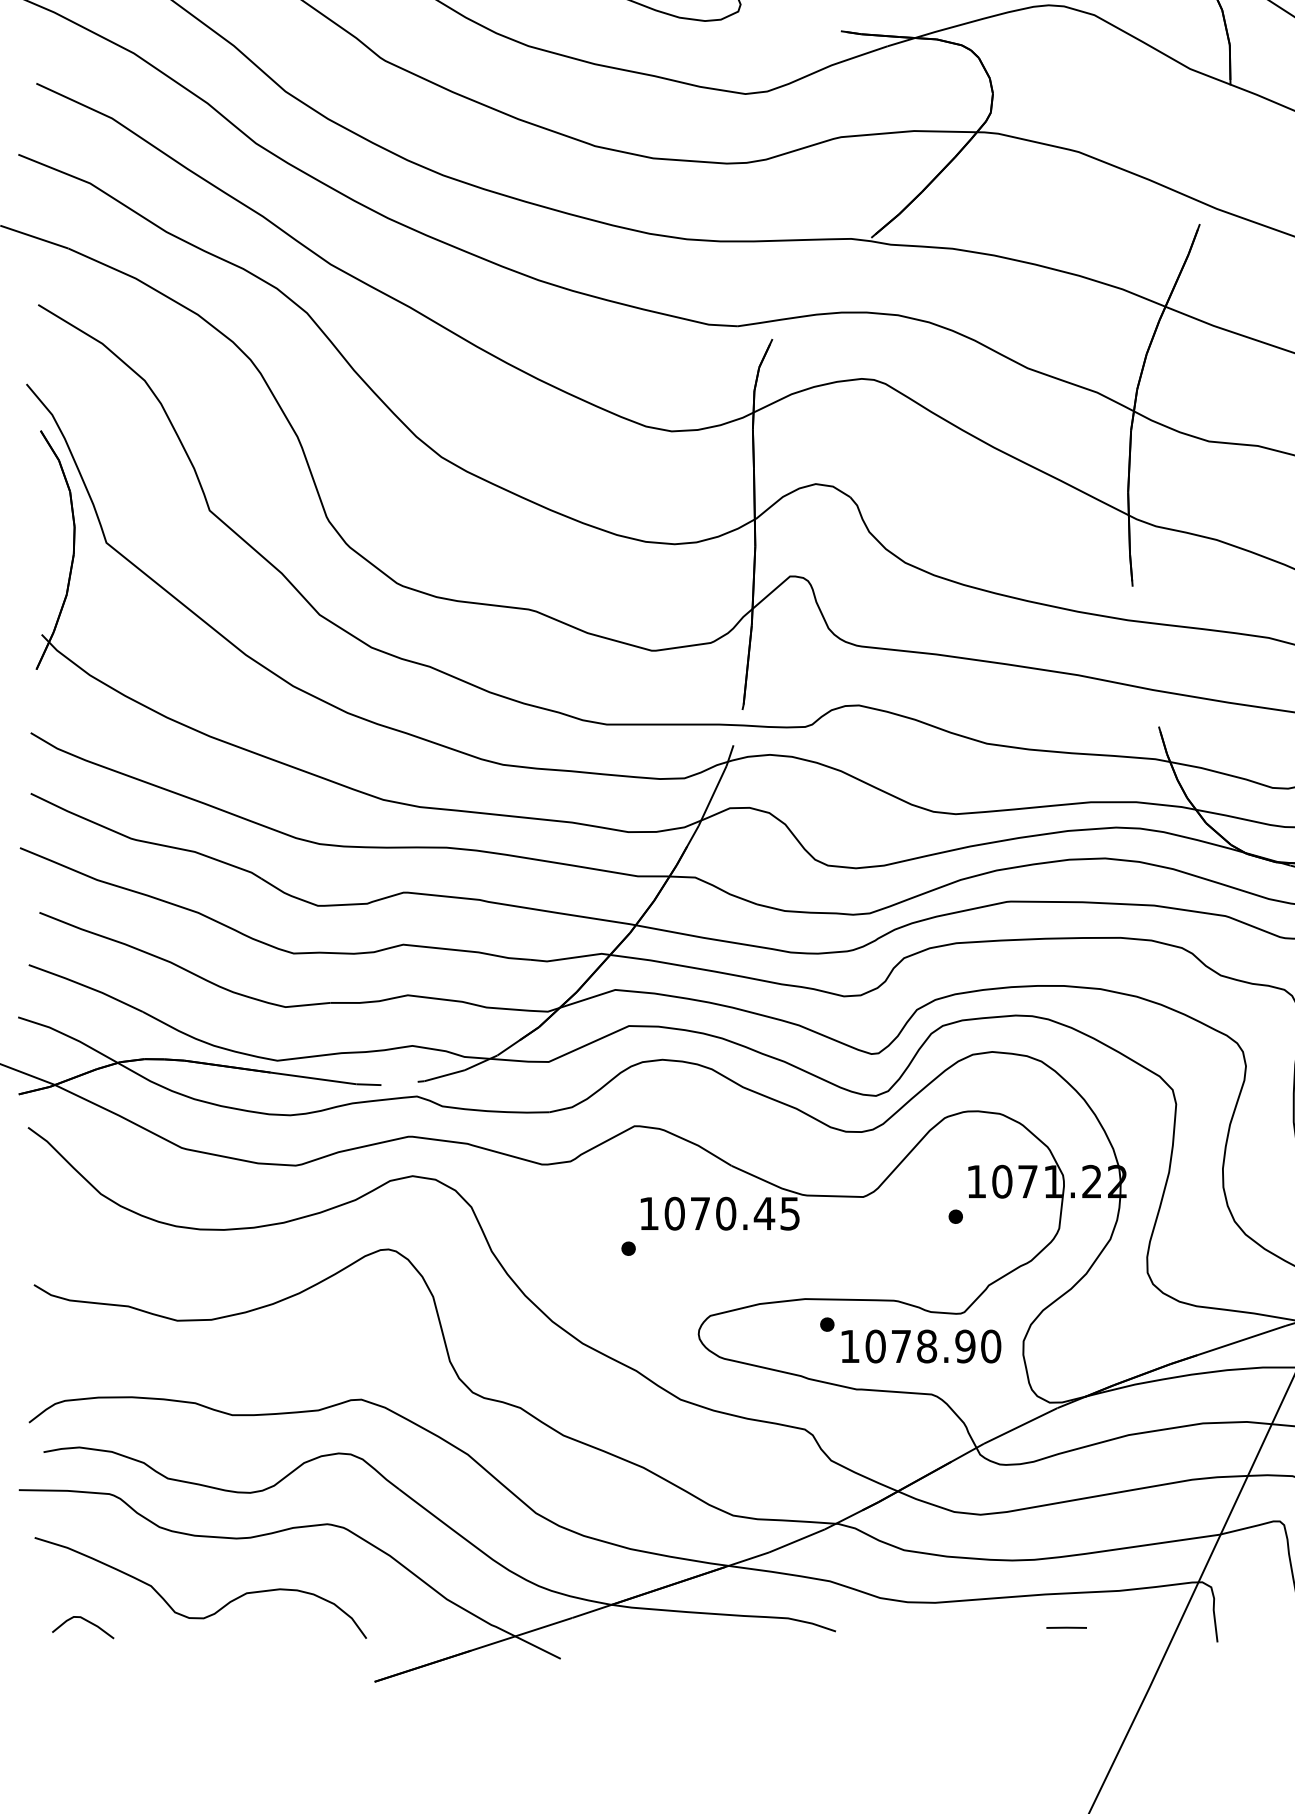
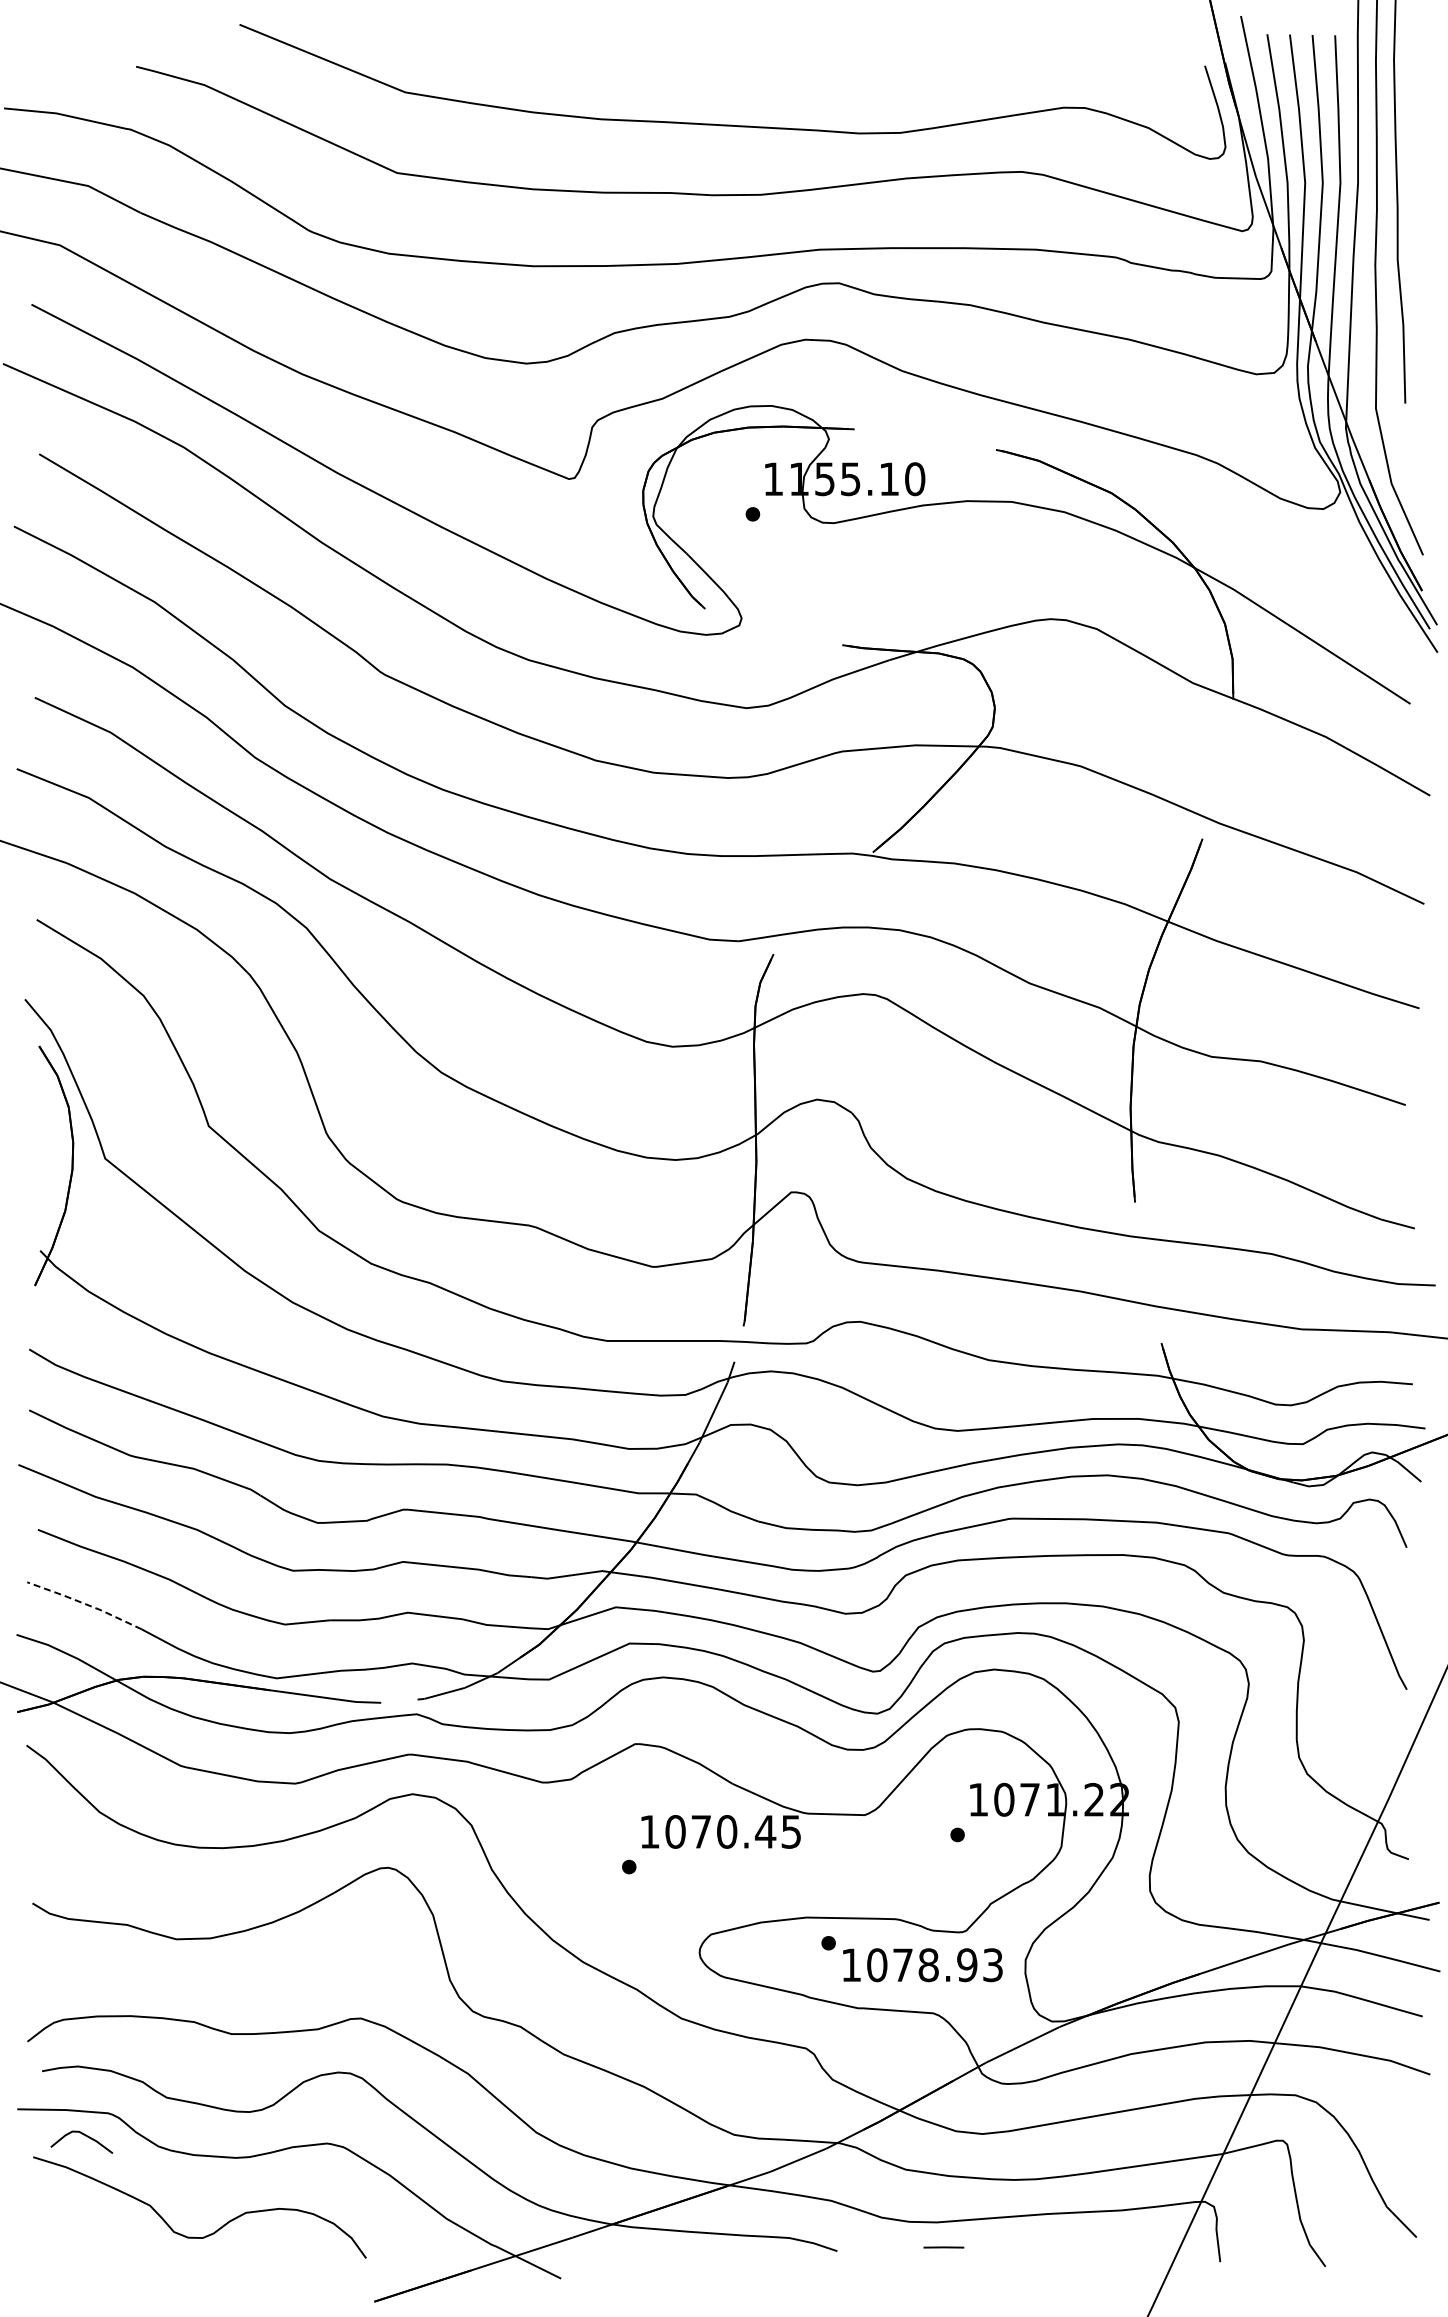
line: (85, 986) -> (84, 1603), solid -> dashed
text: (991, 1346) -> (993, 1965), 1078.90 -> 1078.93
curve: (84, 1620) -> (83, 2135), moved
line: (1066, 1627) -> (943, 2247), moved

